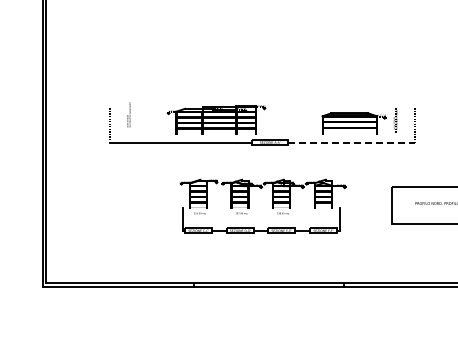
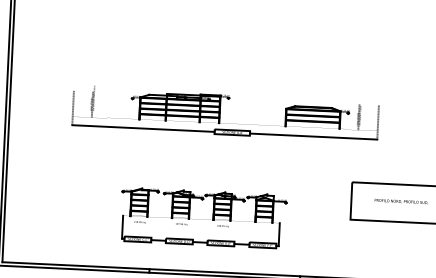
line: (128, 121) -> (92, 104), added
line: (351, 142) -> (313, 136), dashed -> solid
part: (272, 205) -> (212, 217), moved

